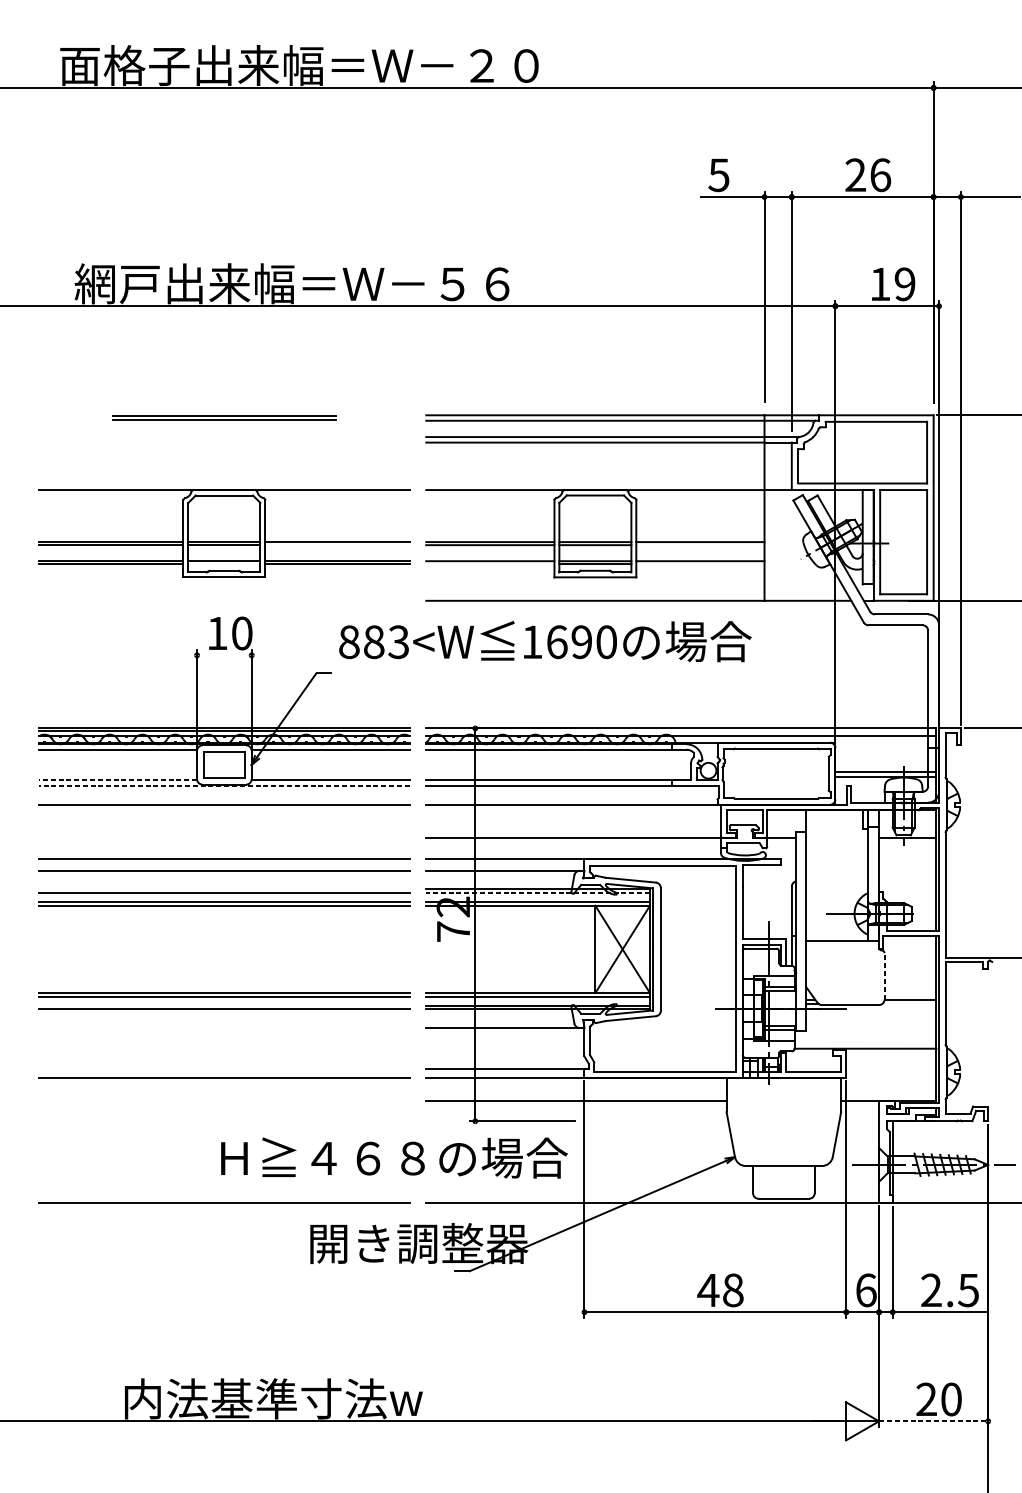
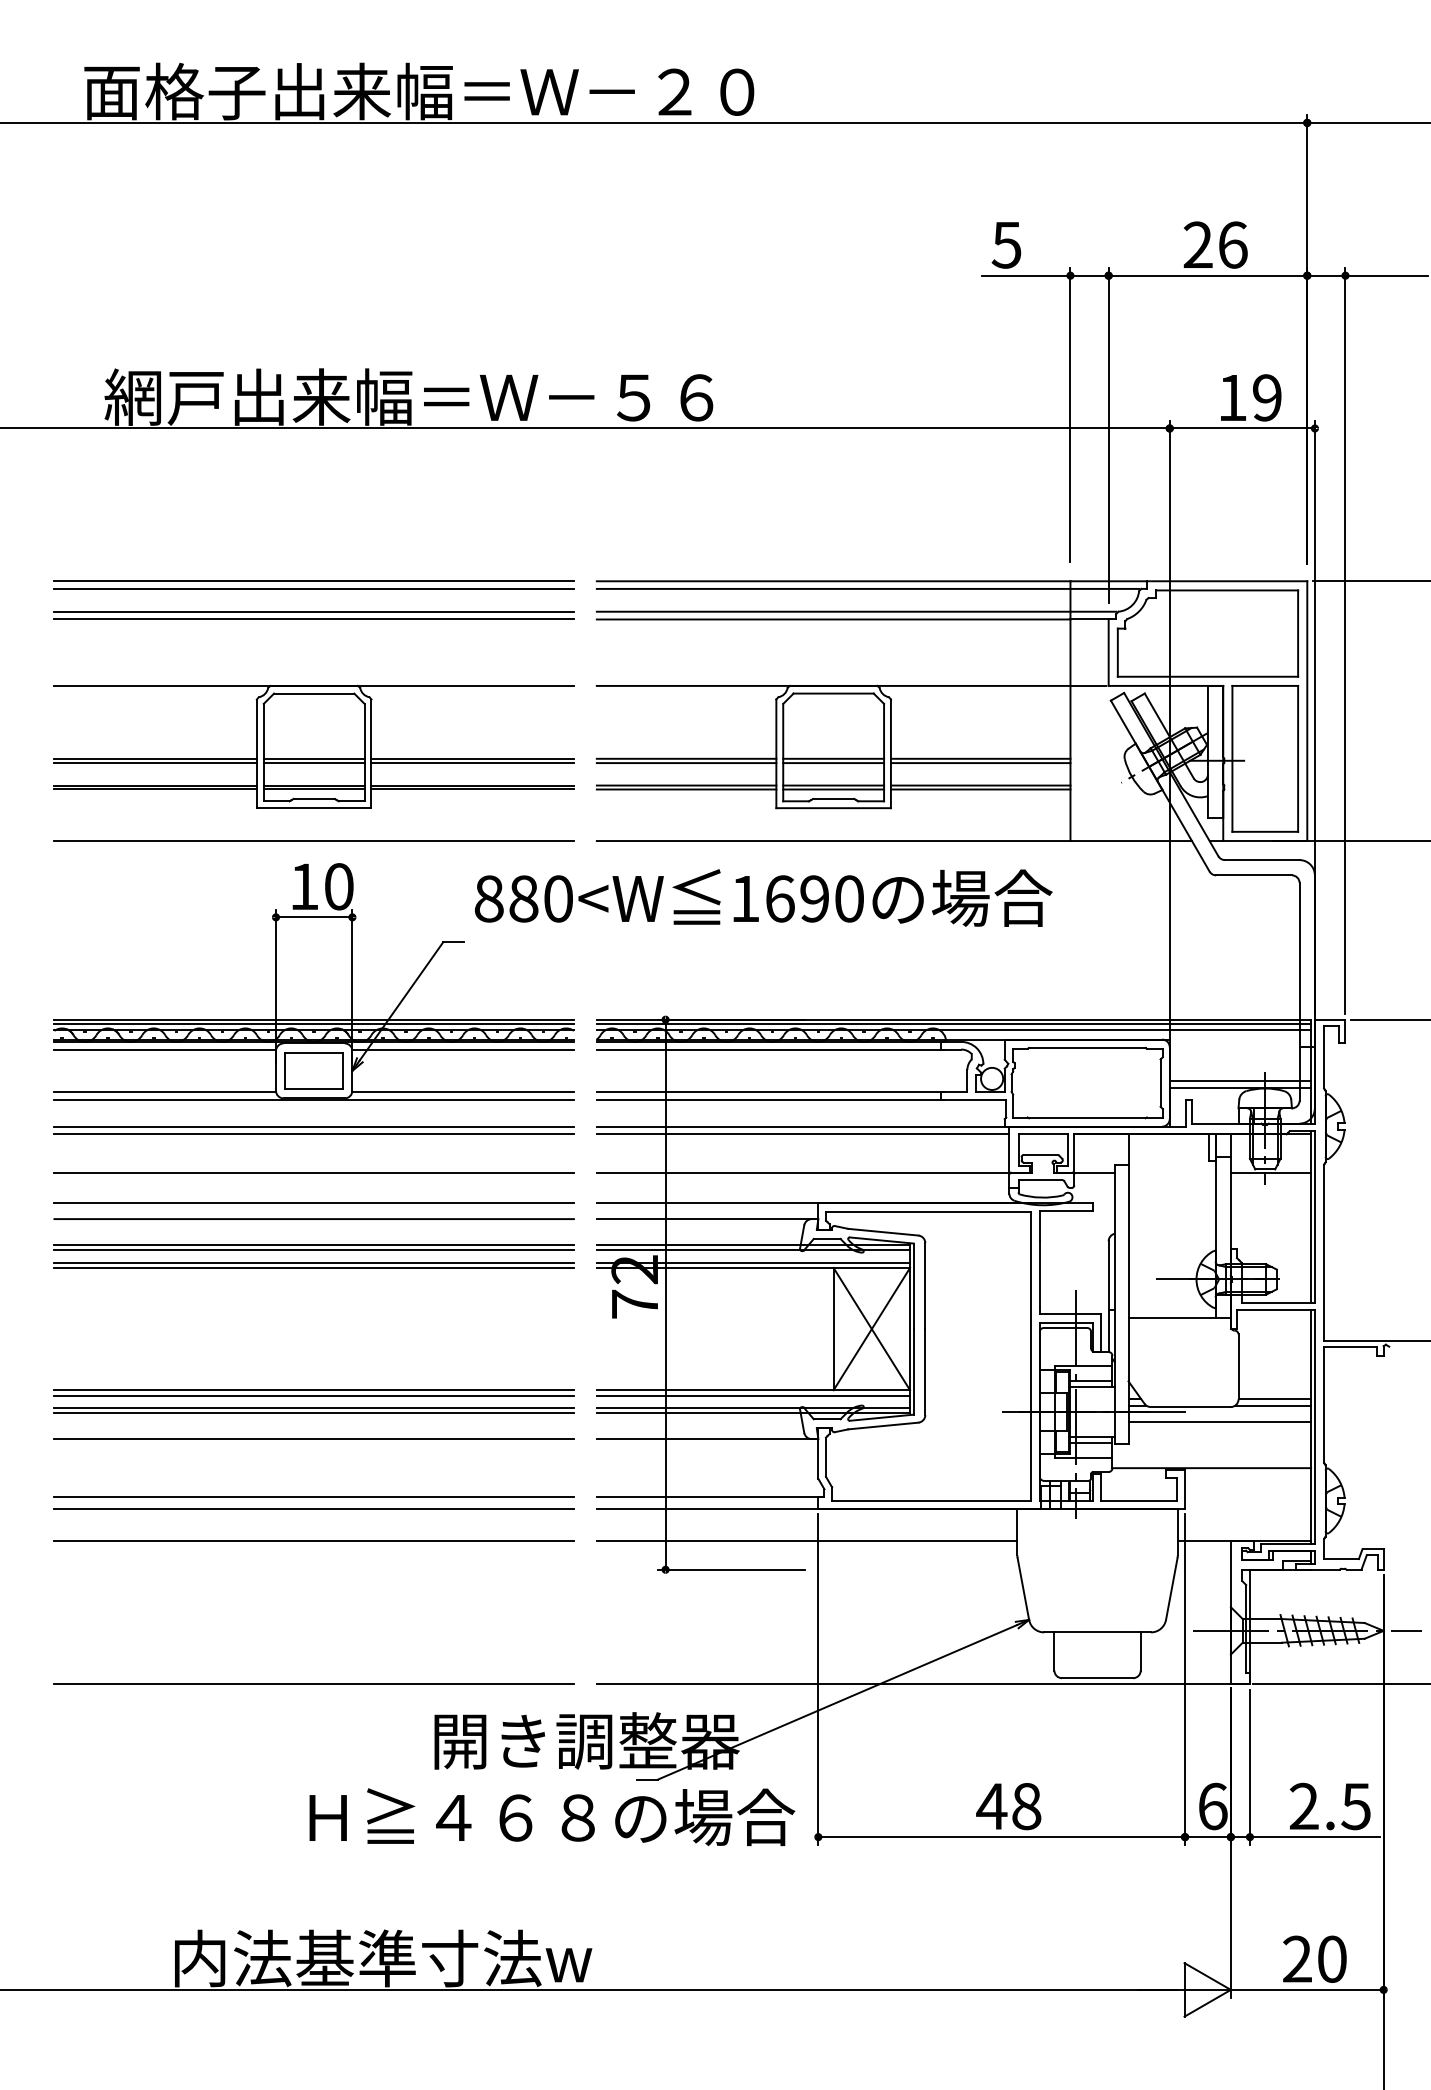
part: (223, 417) -> (313, 584), size x1.67
part: (223, 439) -> (313, 615), added
line: (337, 545) -> (472, 763), added
line: (700, 545) -> (980, 763), added
line: (223, 564) -> (313, 789), added
line: (490, 564) -> (686, 789), added
line: (700, 564) -> (980, 789), added
line: (223, 600) -> (313, 840), added
text: (398, 641) -> (557, 898), 883<W -> 880<W
line: (224, 655) -> (314, 917), added
line: (680, 731) -> (953, 1023), added
line: (118, 780) -> (165, 1092), dashed -> solid
line: (224, 785) -> (314, 1099), dashed -> solid
line: (223, 810) -> (313, 1134), added
line: (573, 810) -> (802, 1134), added
line: (223, 837) -> (313, 1172), added
line: (223, 889) -> (313, 1245), added
line: (538, 893) -> (753, 1250), dashed -> solid
line: (884, 976) -> (1238, 1366), dashed -> solid
line: (909, 1003) -> (1273, 1405), added
line: (223, 1005) -> (313, 1407), added
line: (870, 1016) -> (1219, 1422), added
line: (223, 1028) -> (313, 1439), added
line: (223, 1068) -> (313, 1496), added
line: (223, 1100) -> (313, 1540), added
text: (394, 1157) -> (552, 1816), moved
line: (933, 1421) -> (1307, 1989), dashed -> solid

